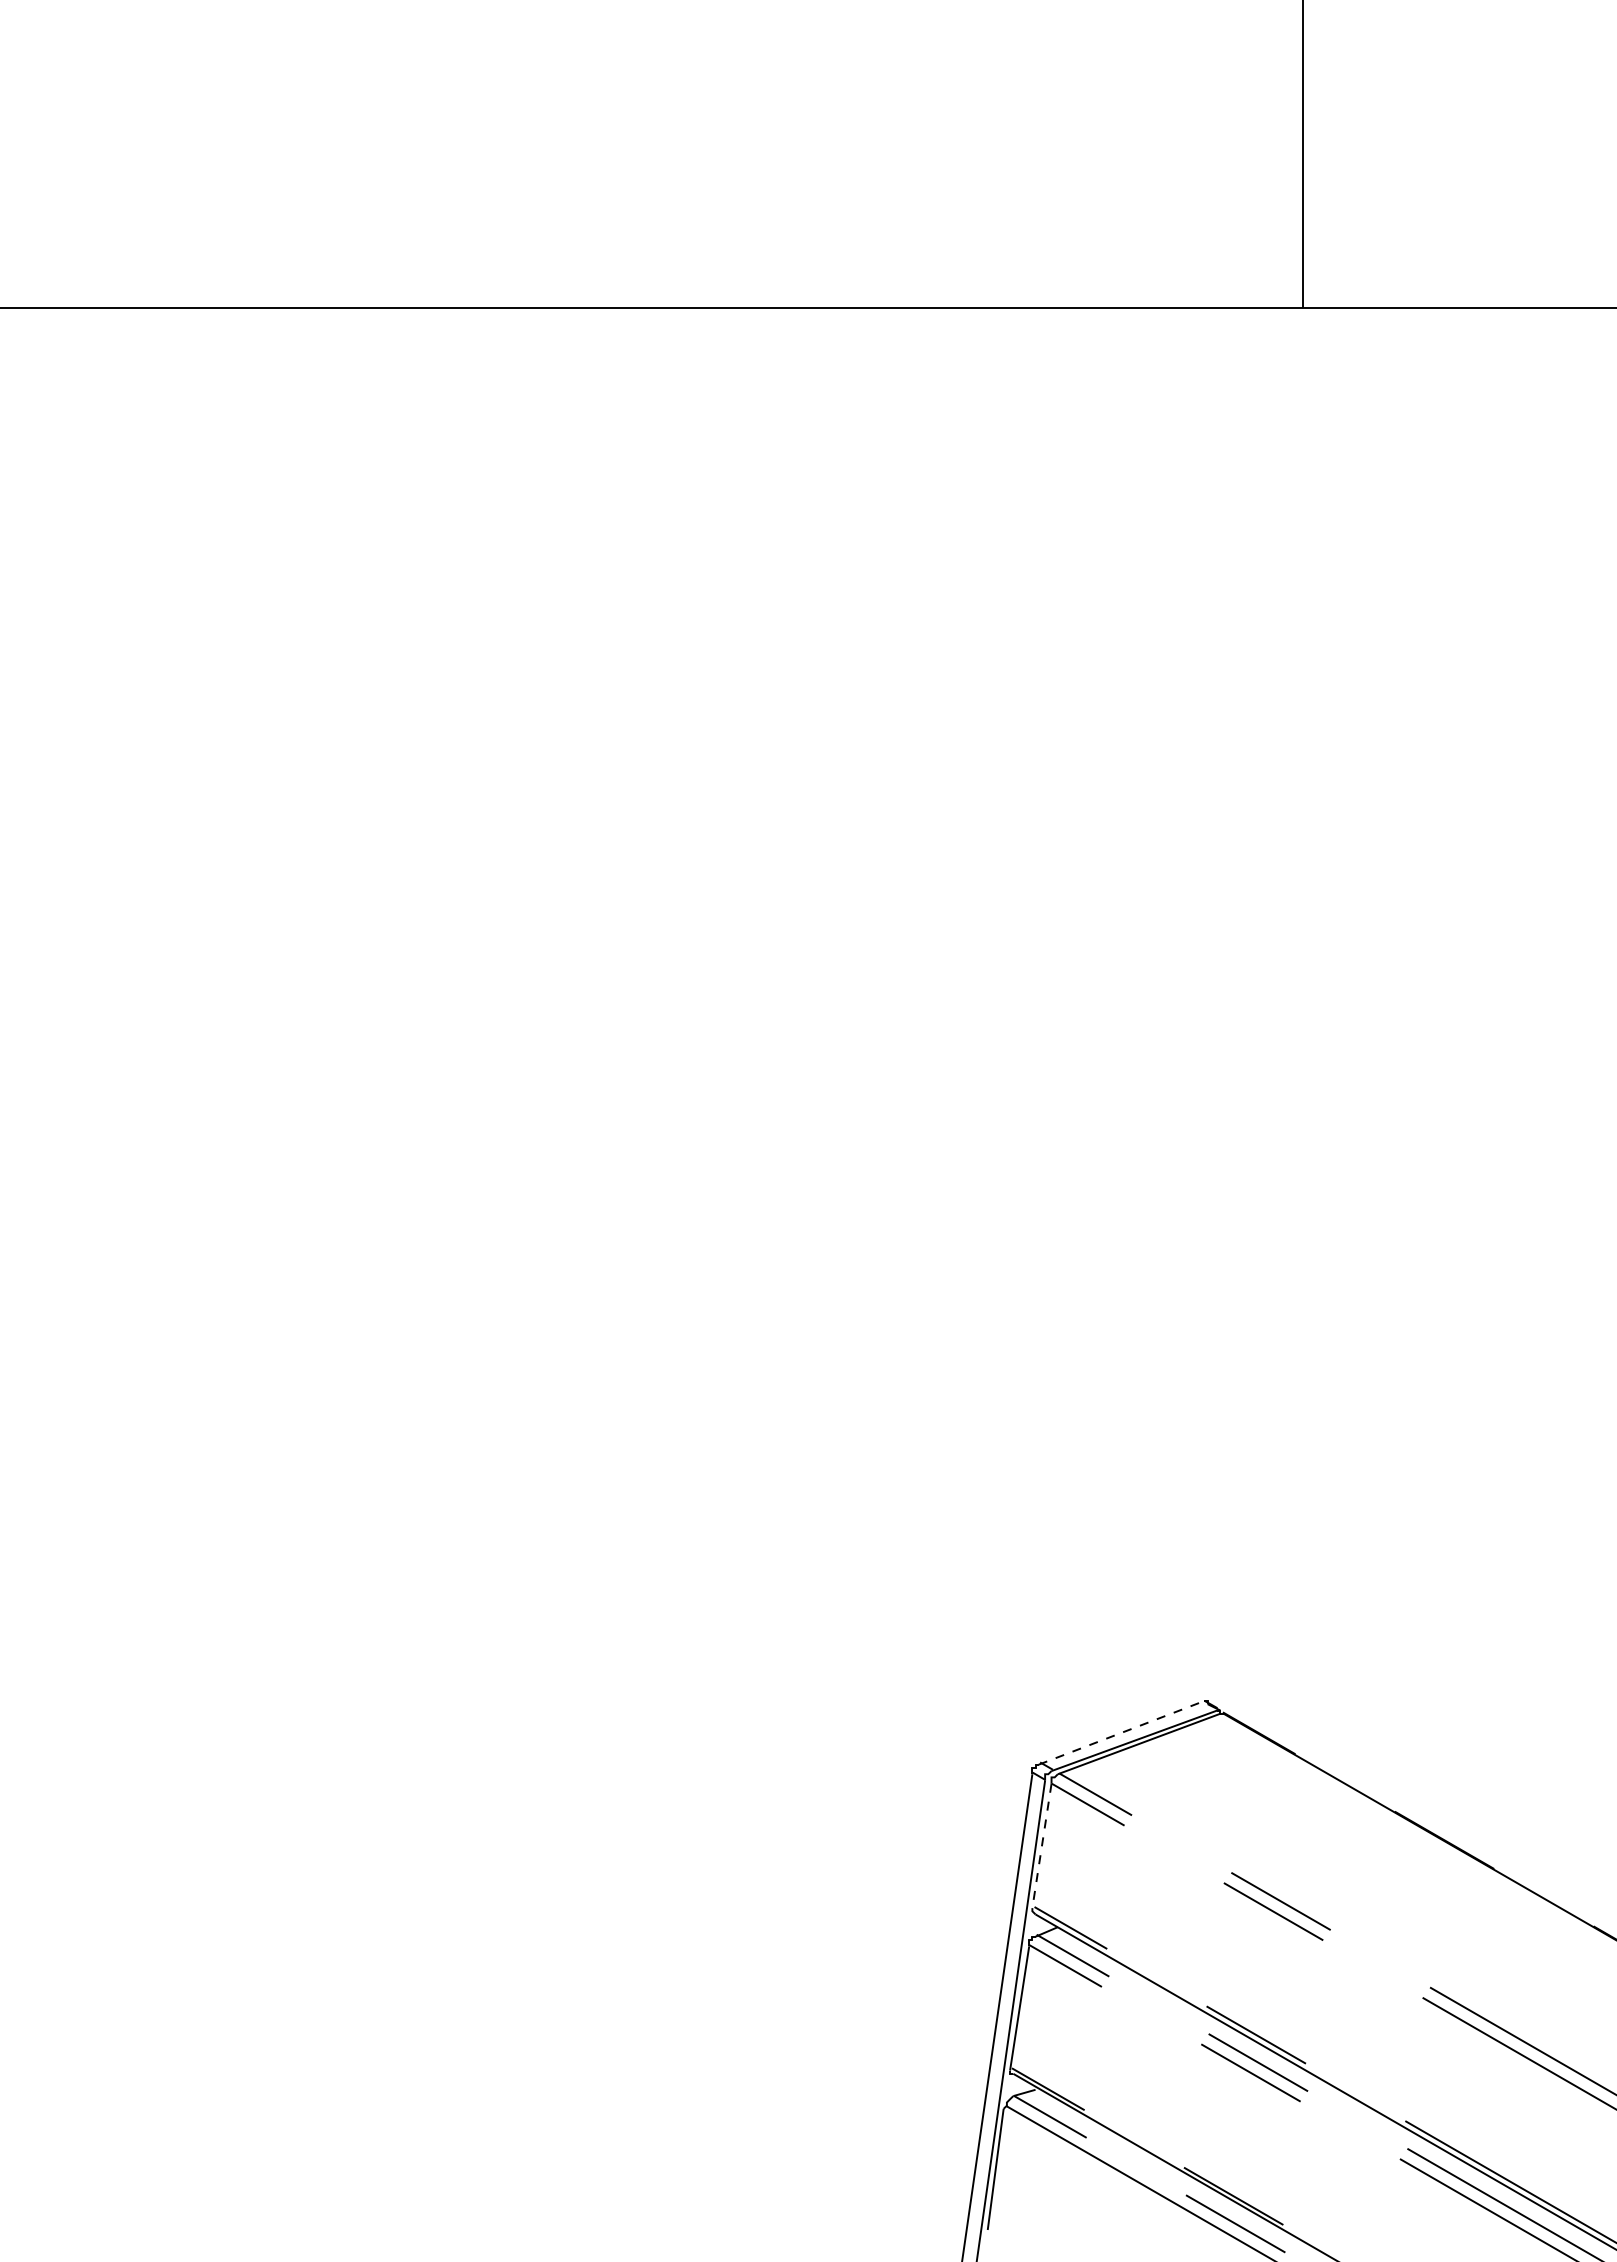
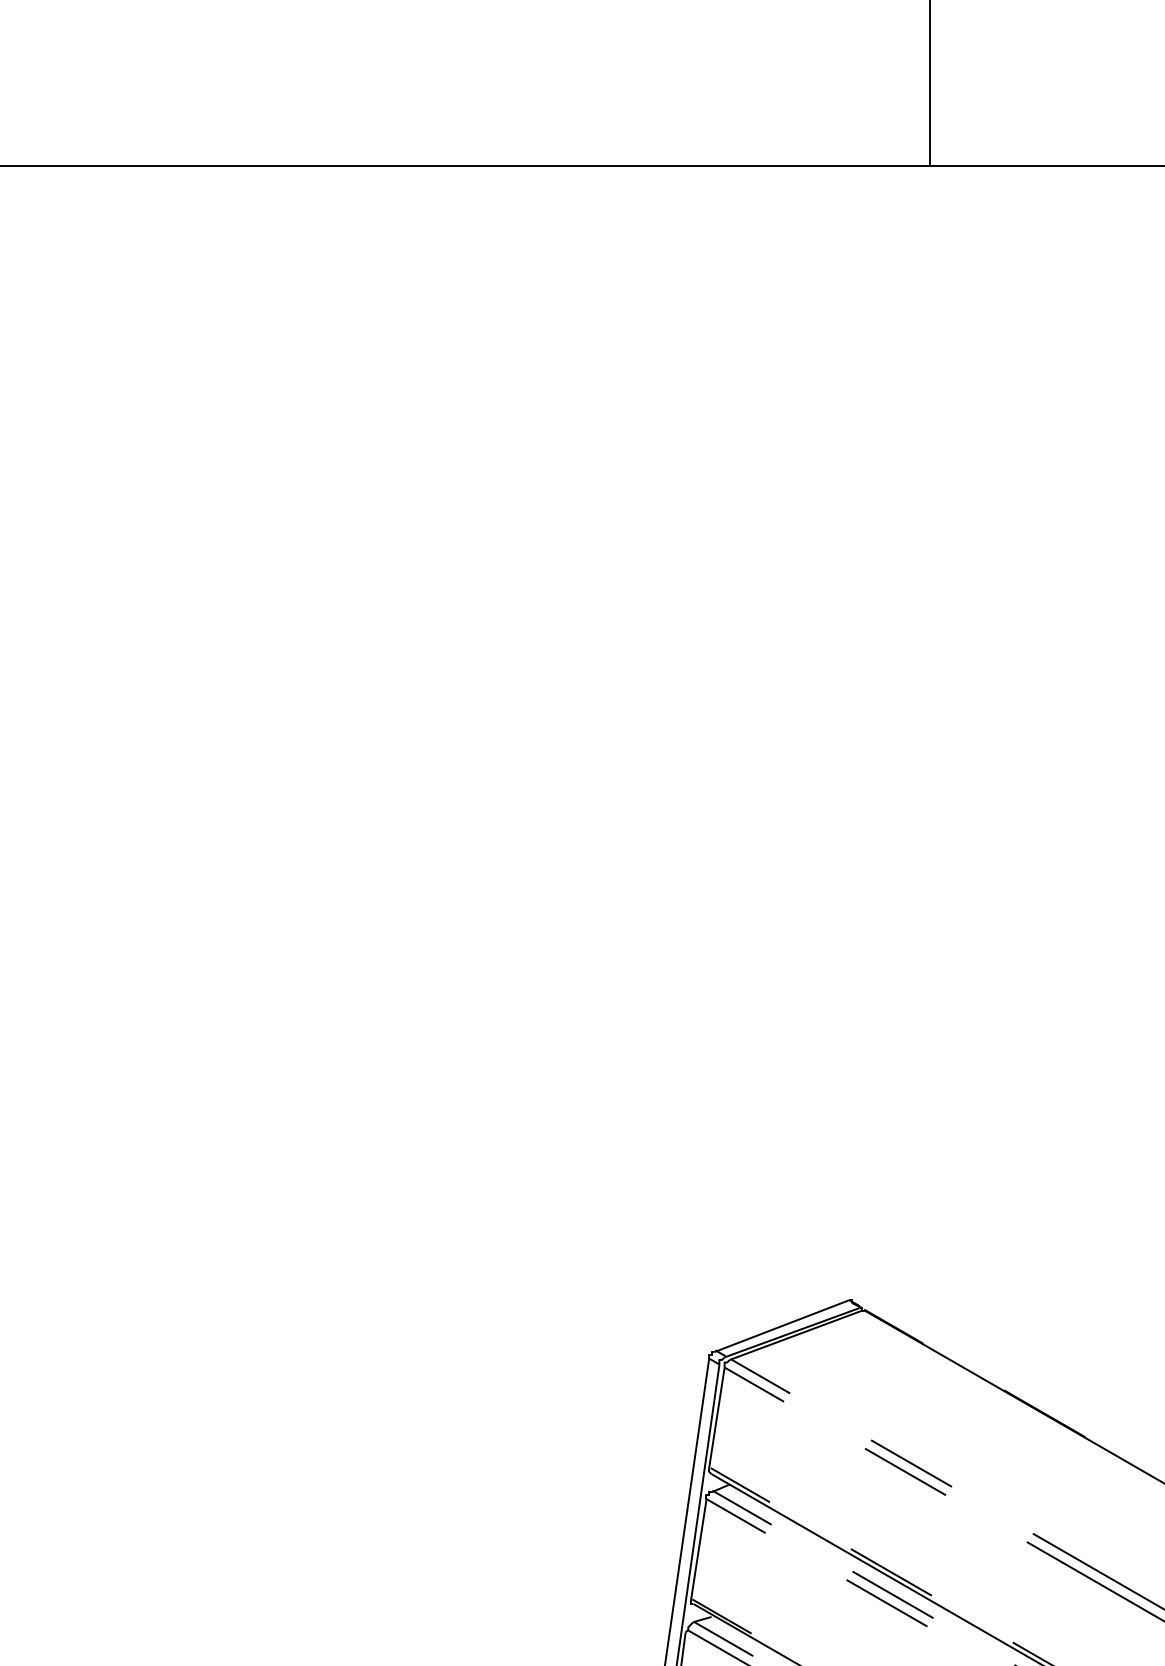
line: (1121, 1732) -> (781, 1325), dashed -> solid
line: (1041, 1845) -> (716, 1417), dashed -> solid

